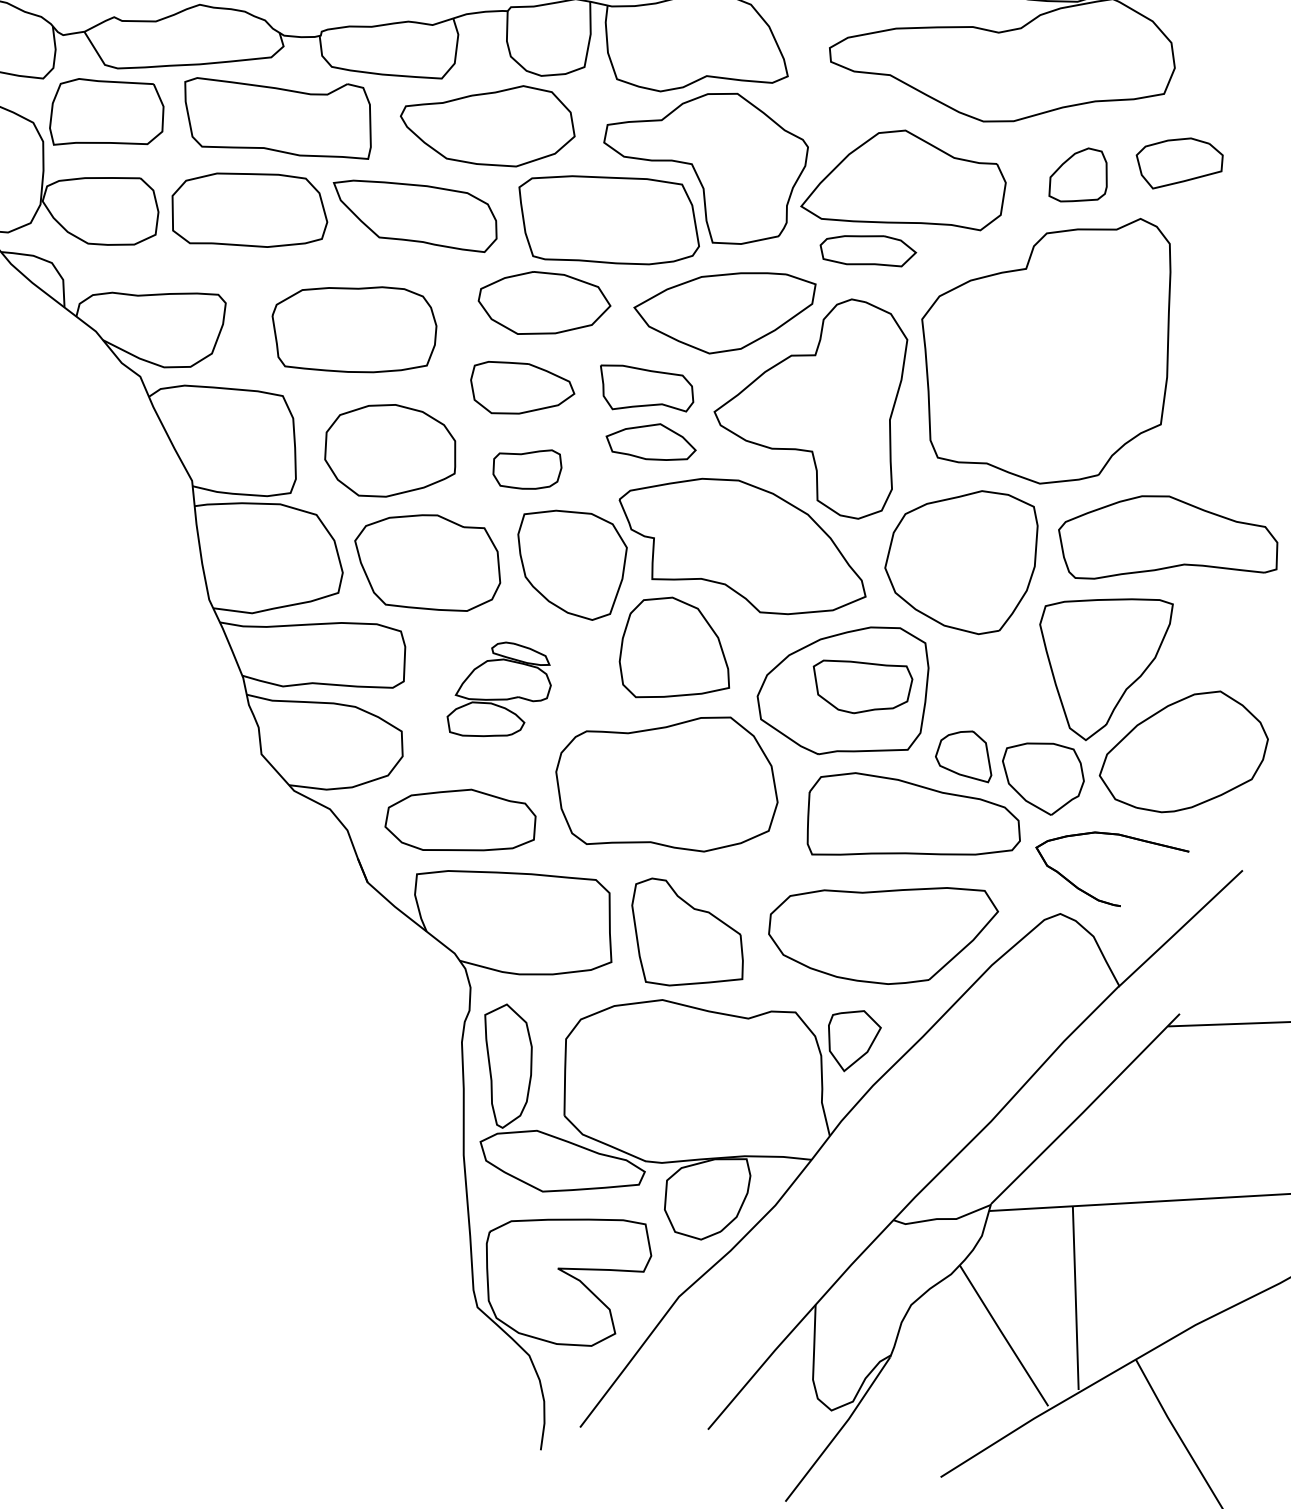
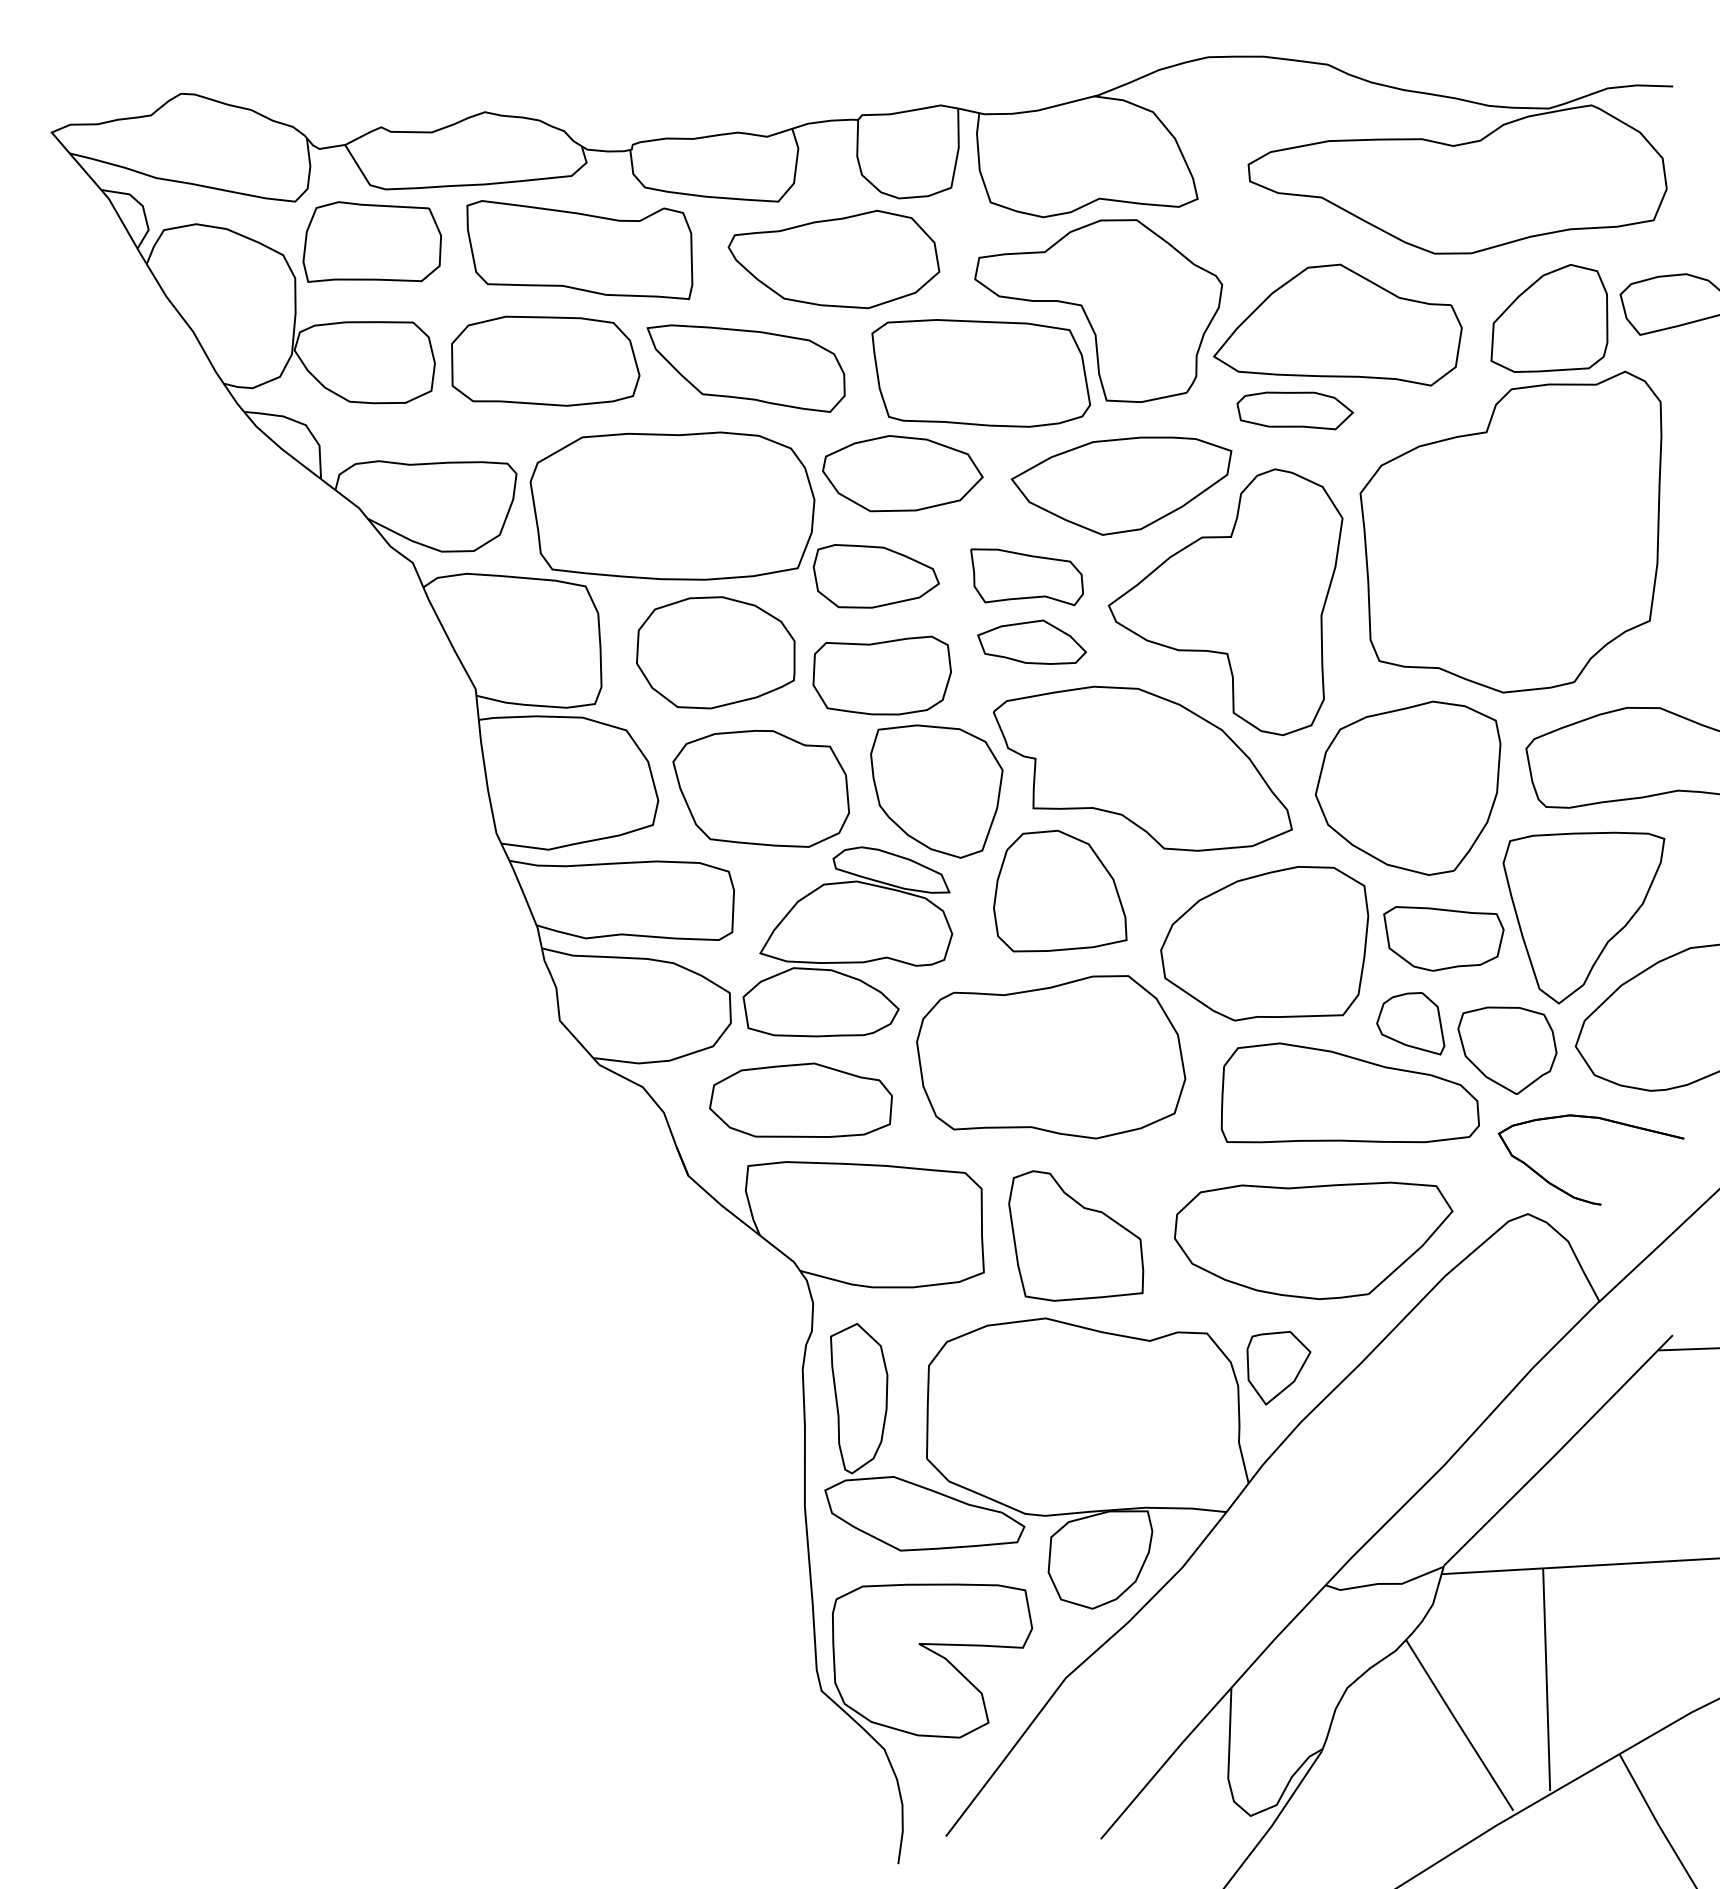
part: (1078, 174) -> (1549, 318), size x1.67
part: (354, 329) -> (672, 505), size x1.43
part: (526, 469) -> (881, 675), size x1.67
part: (862, 686) -> (1443, 938), moved
part: (498, 689) -> (847, 941), size x1.67

